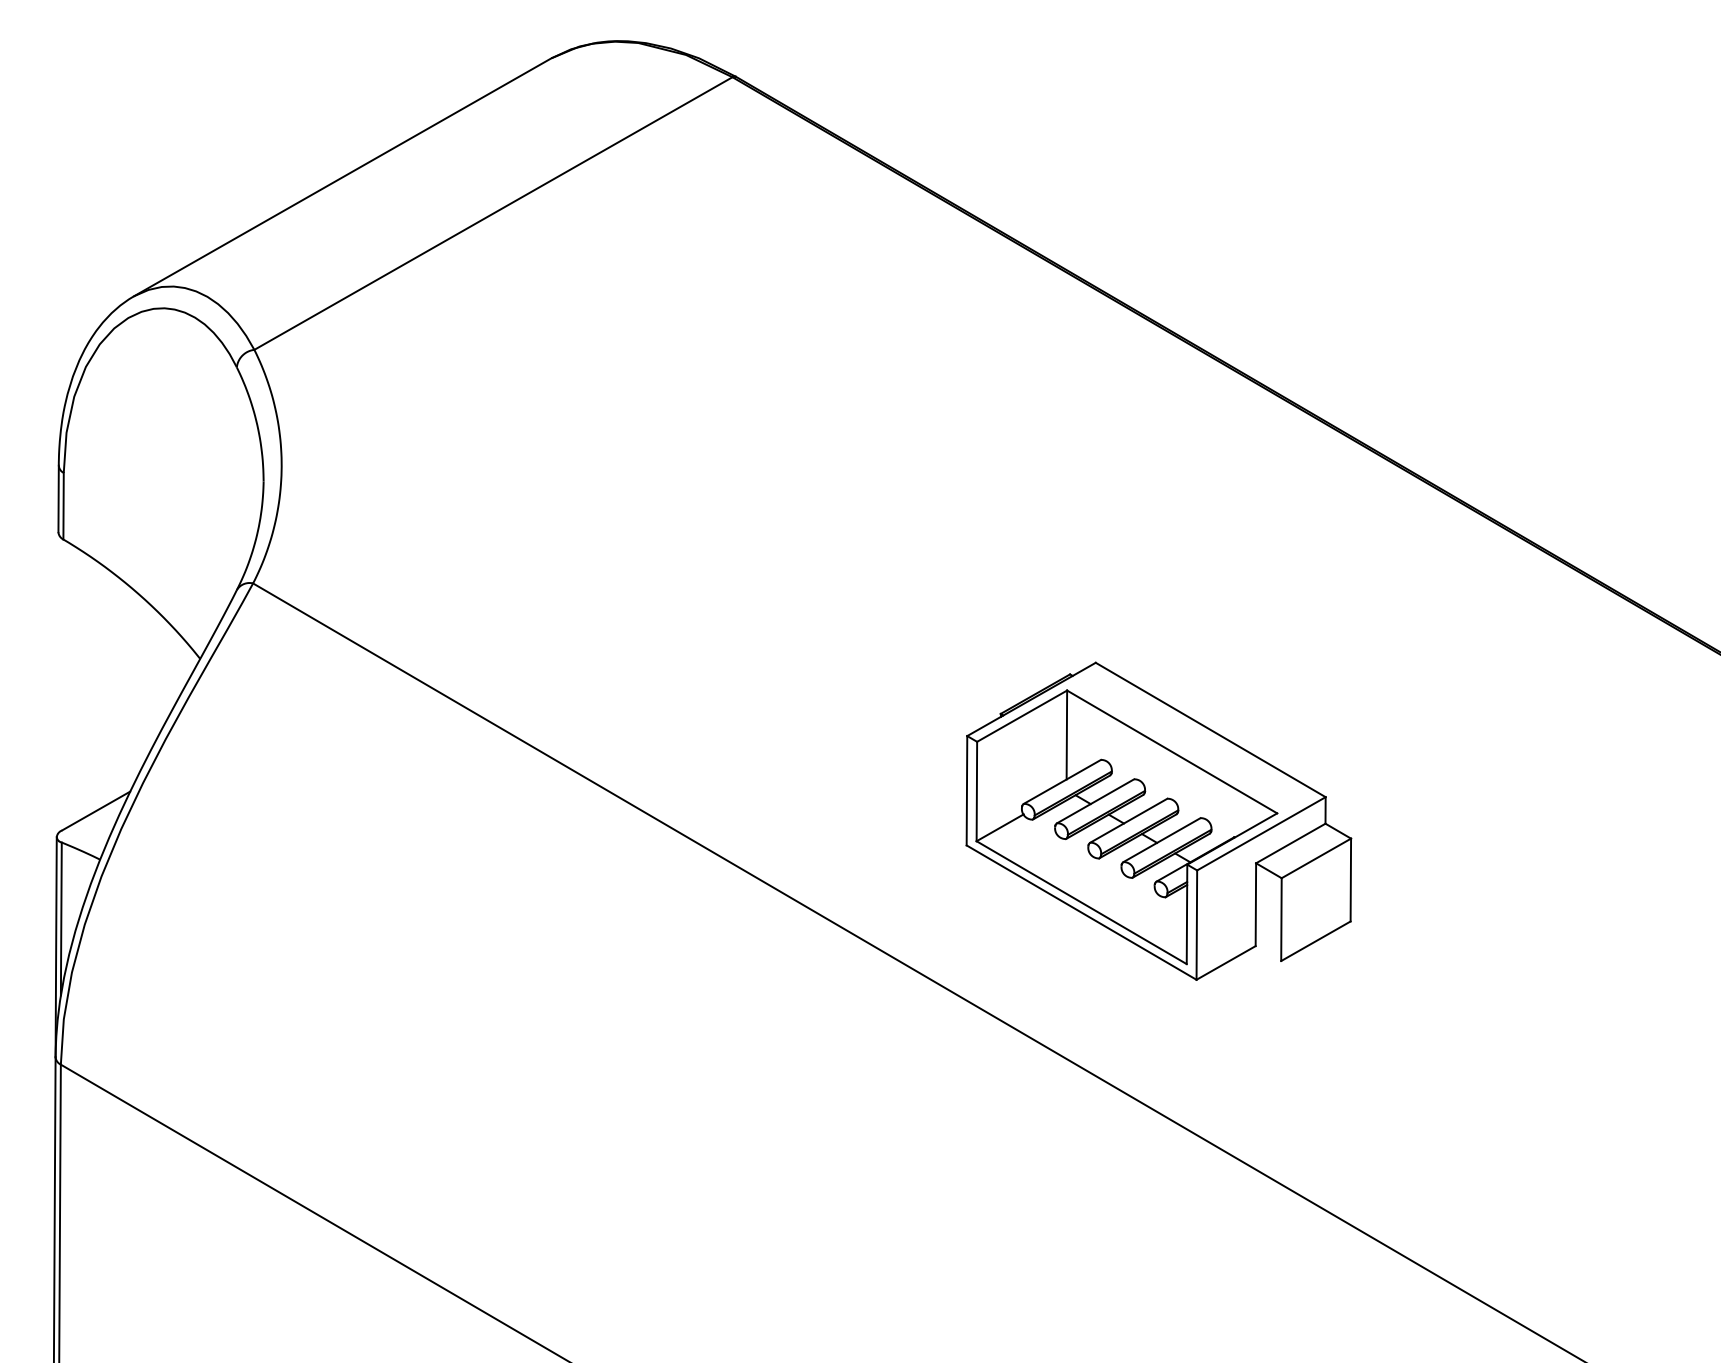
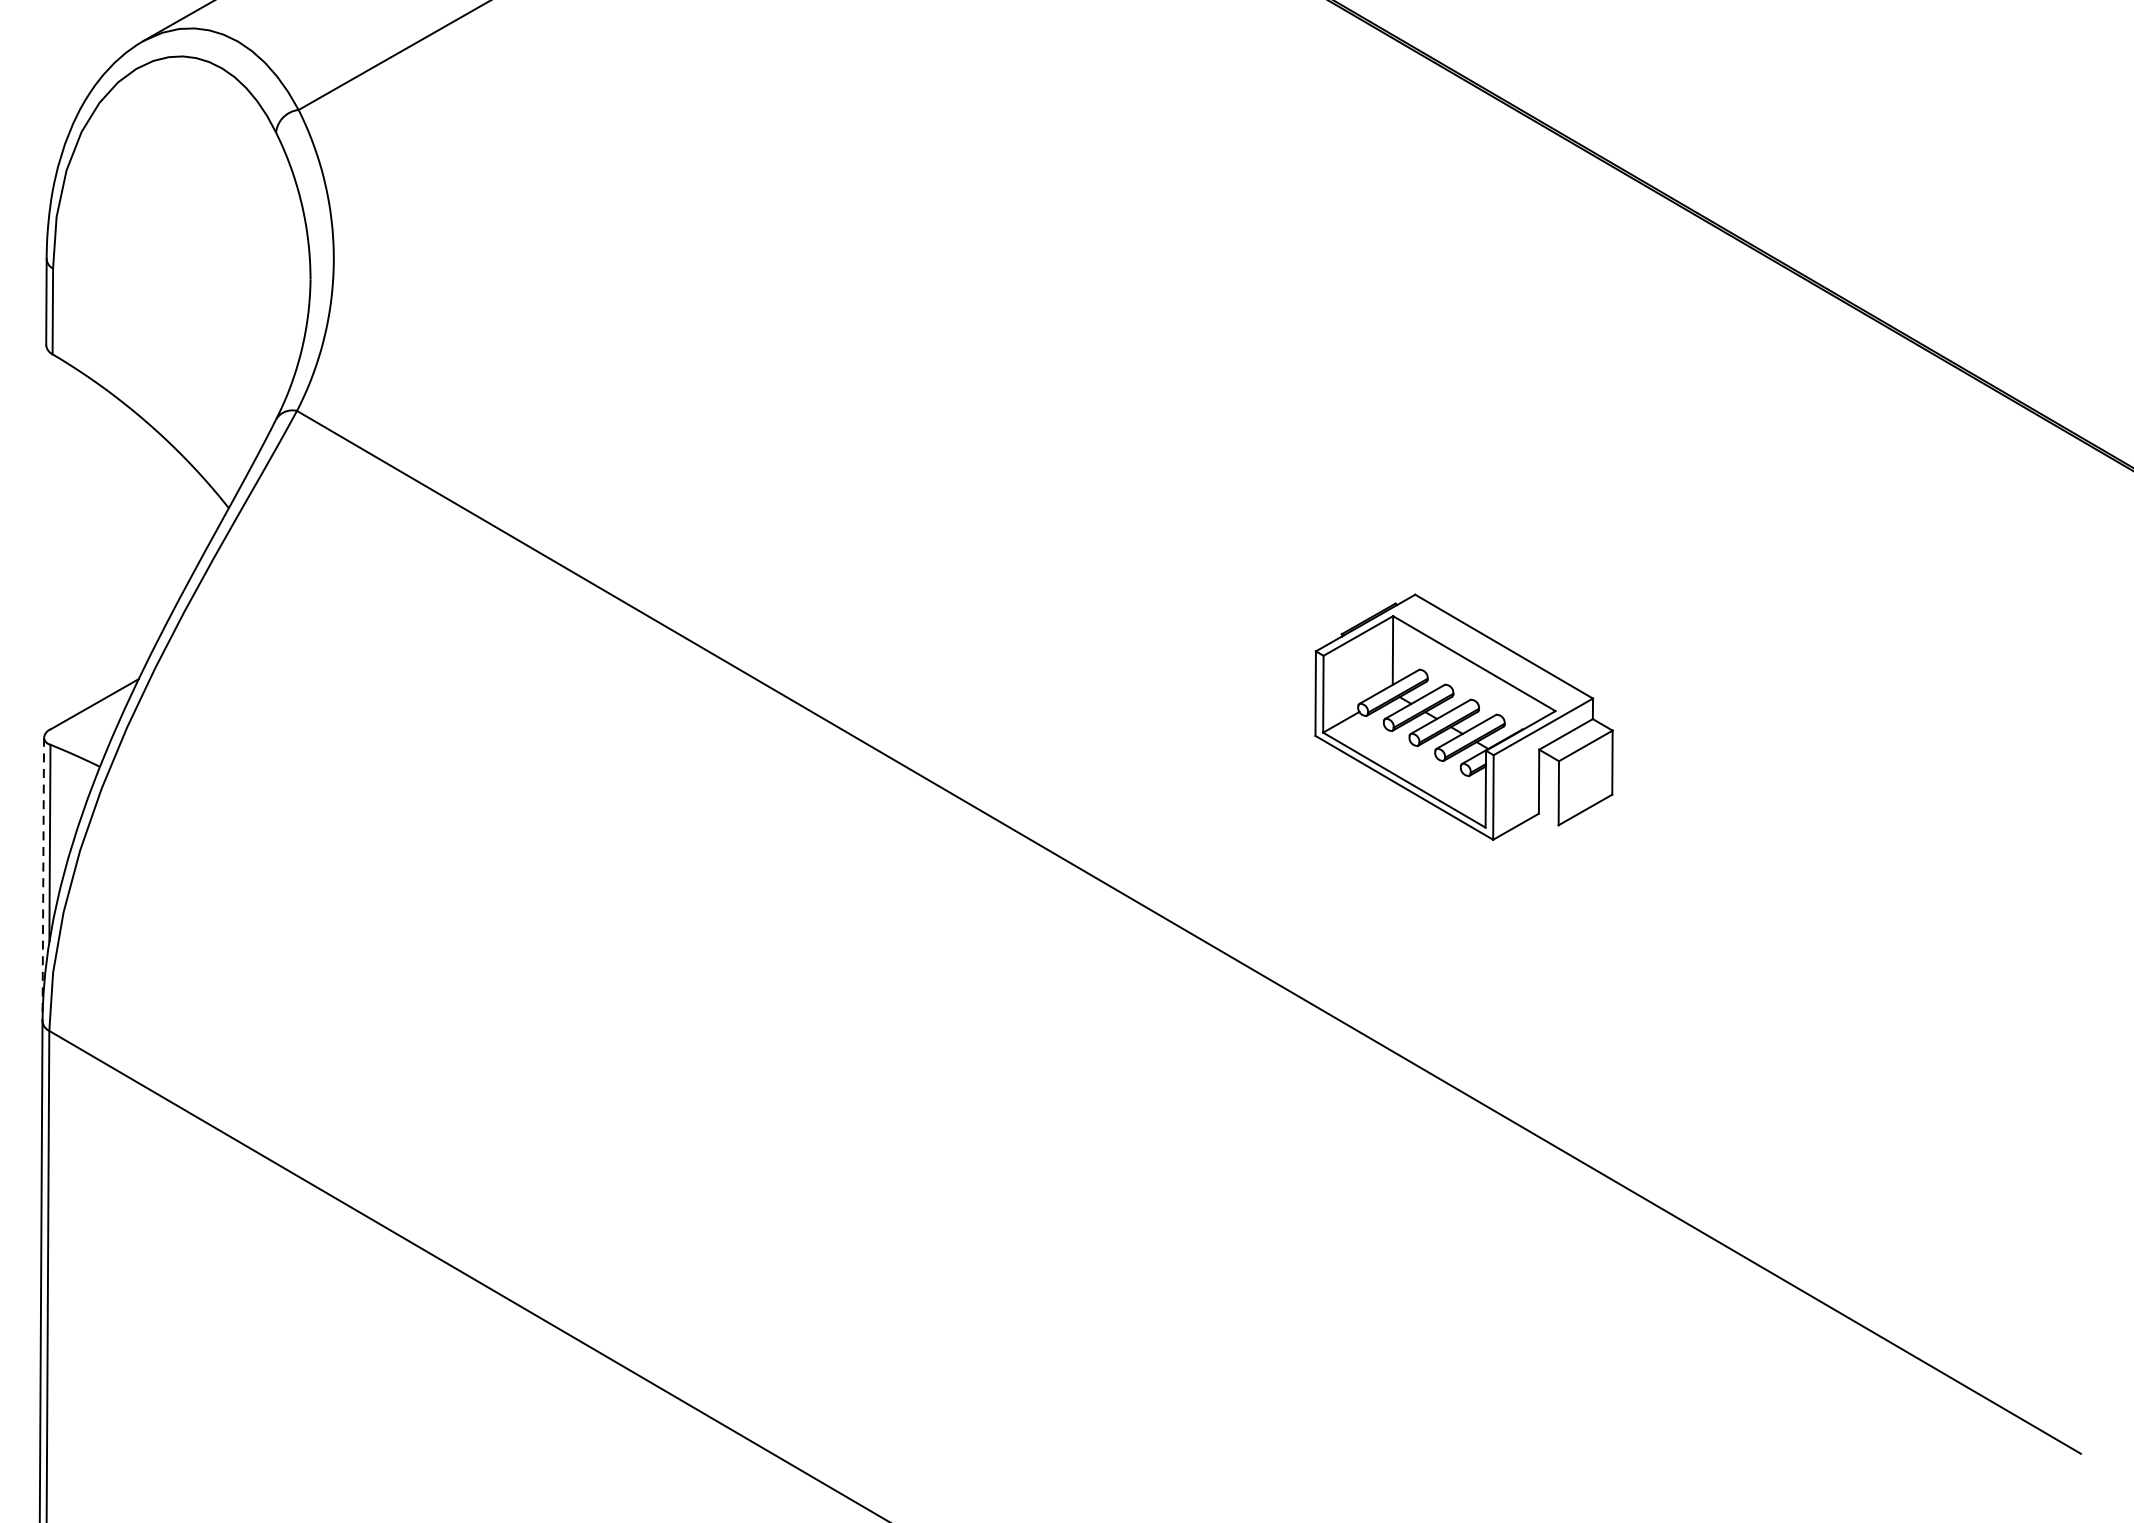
part: (1158, 820) -> (1463, 716), size x0.6
line: (56, 947) -> (43, 879), solid -> dashed

